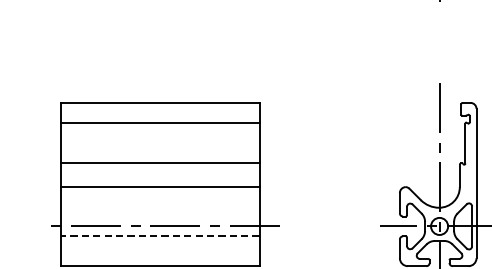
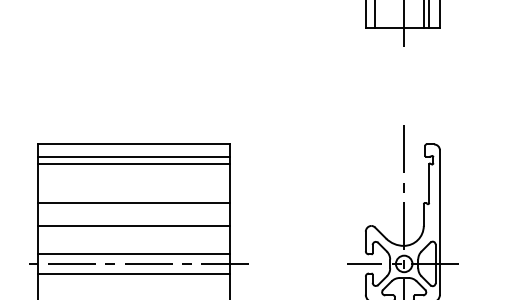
line: (160, 115) -> (134, 156), added
line: (160, 216) -> (134, 254), added
line: (159, 236) -> (133, 273), dashed -> solid

